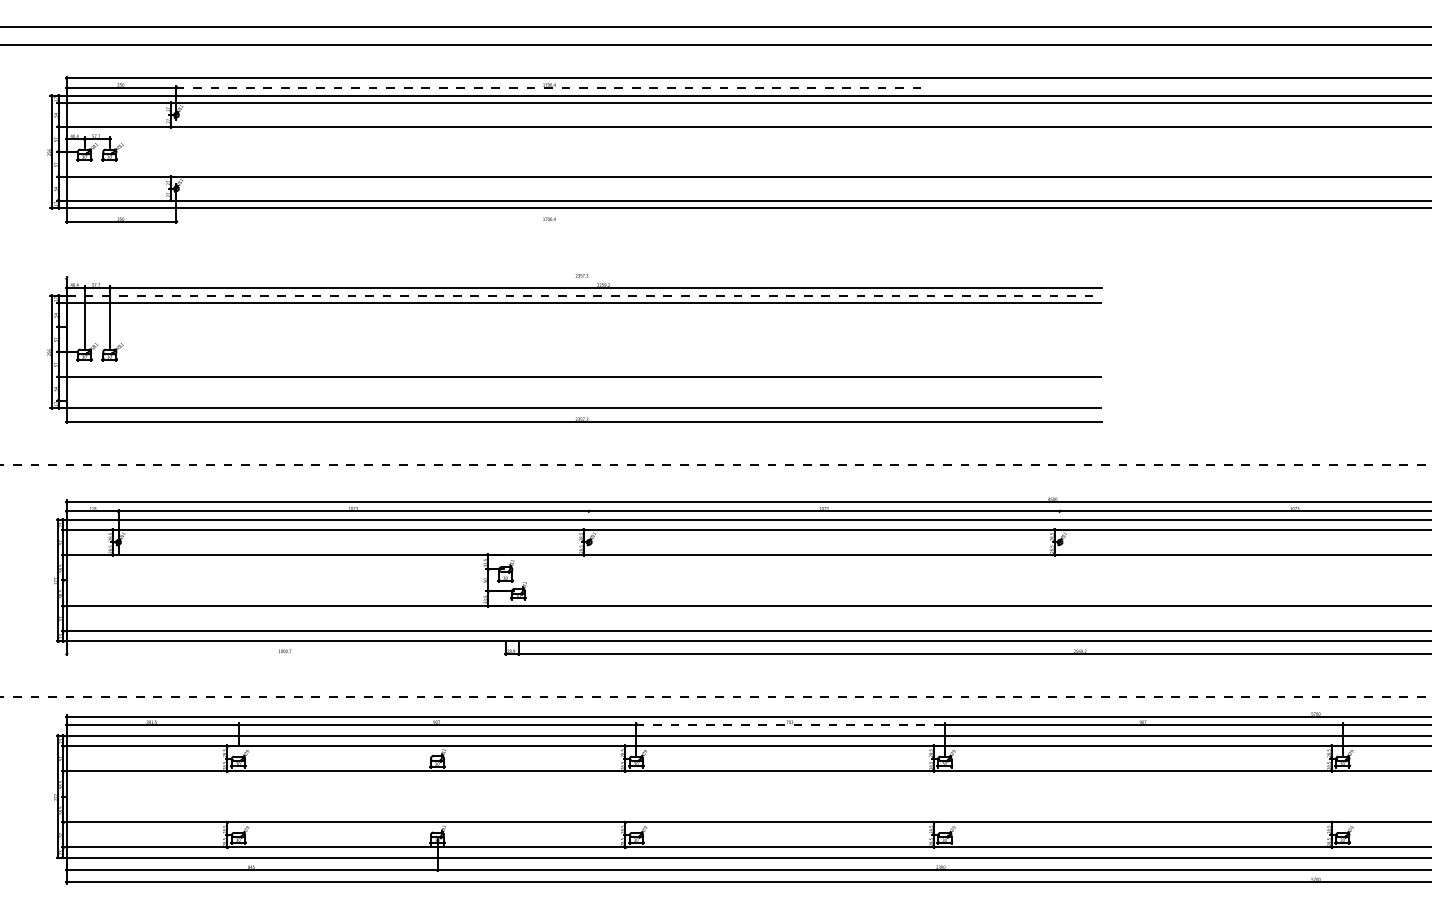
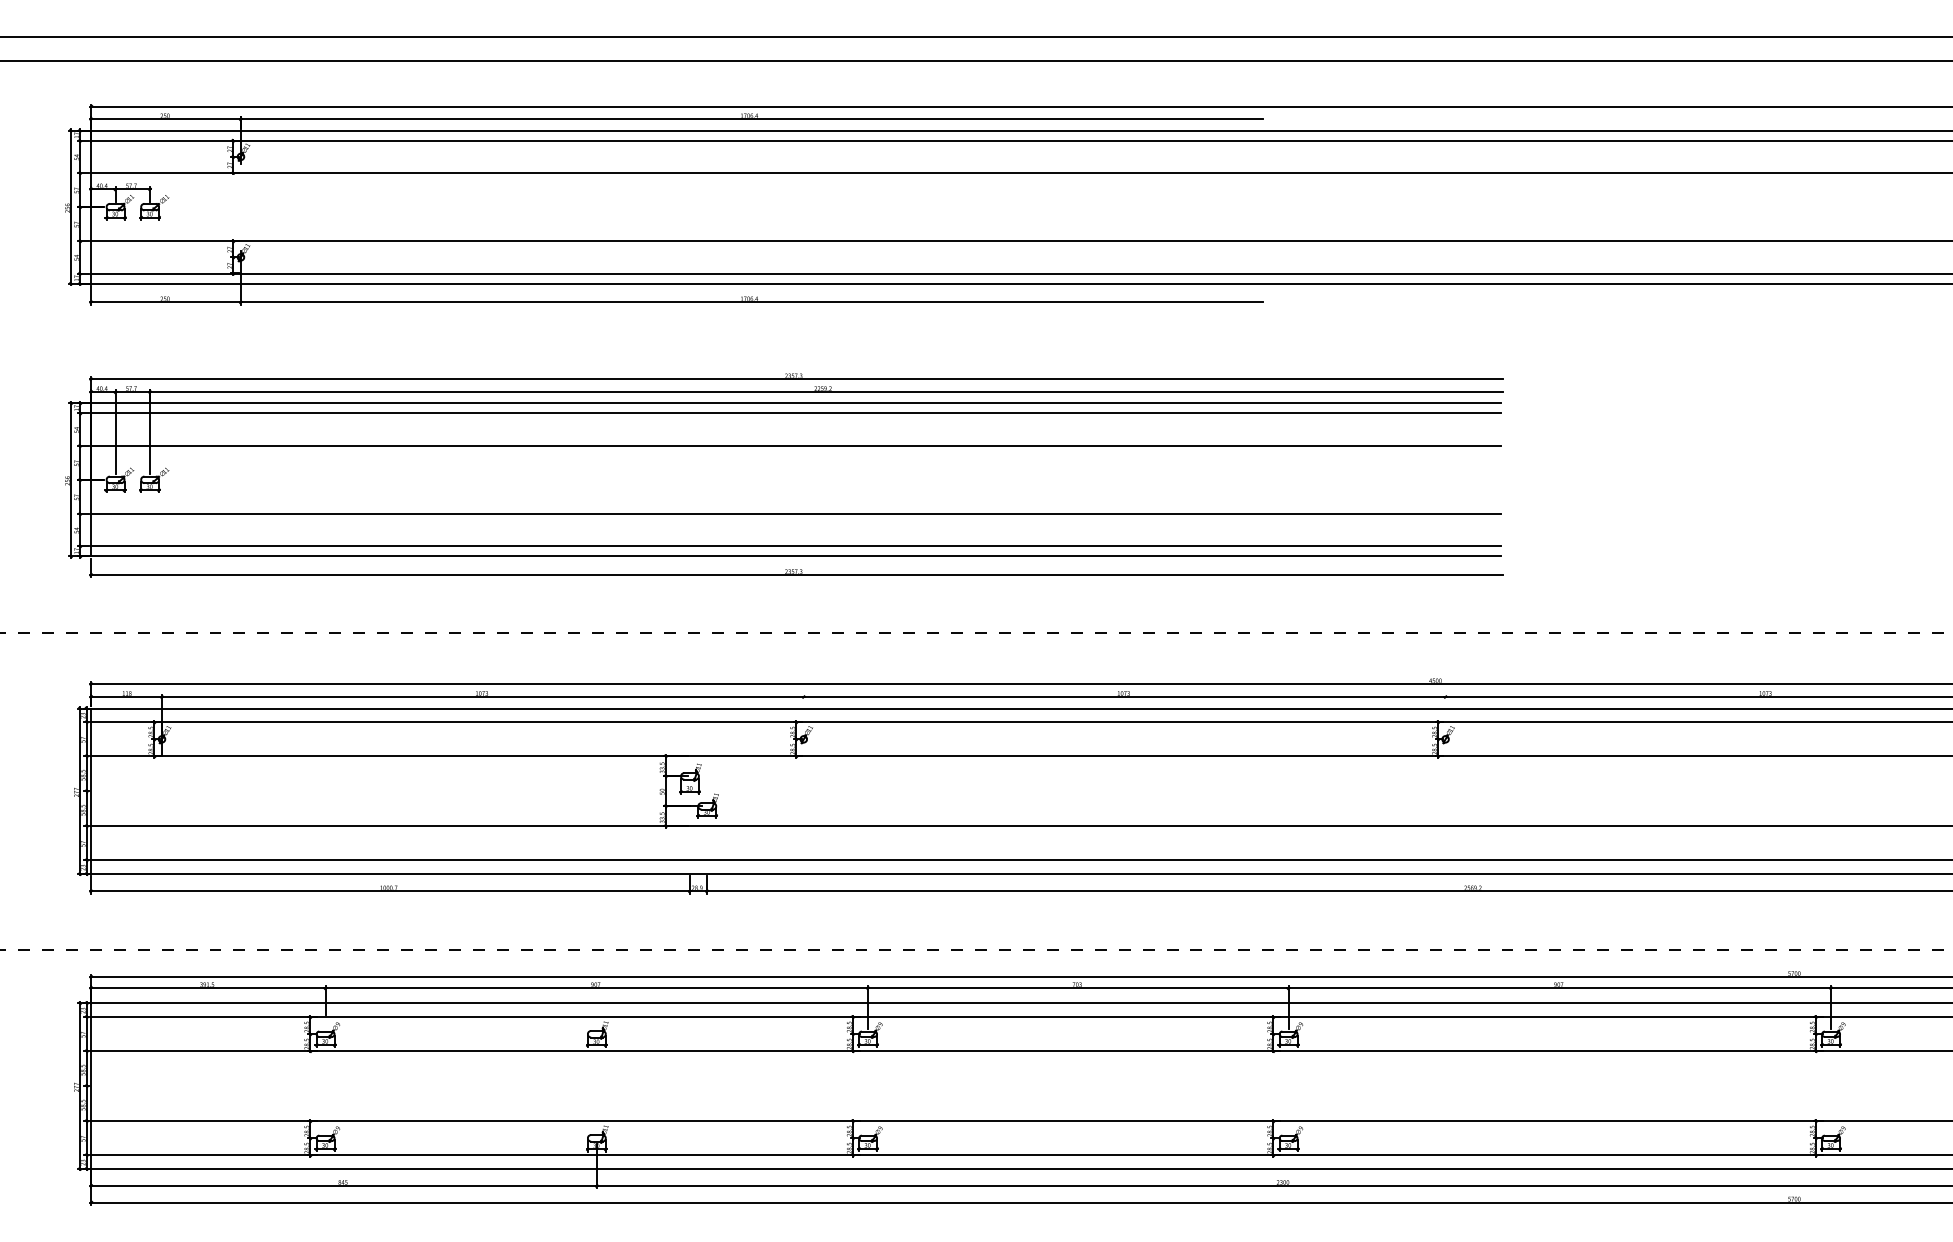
line: (550, 87) -> (751, 119), dashed -> solid
line: (550, 221) -> (750, 302), added
line: (583, 278) -> (796, 379), added
line: (583, 295) -> (796, 403), dashed -> solid
line: (583, 326) -> (796, 445), added
line: (583, 400) -> (796, 546), added
line: (286, 653) -> (390, 891), added
line: (790, 725) -> (1078, 988), dashed -> solid

